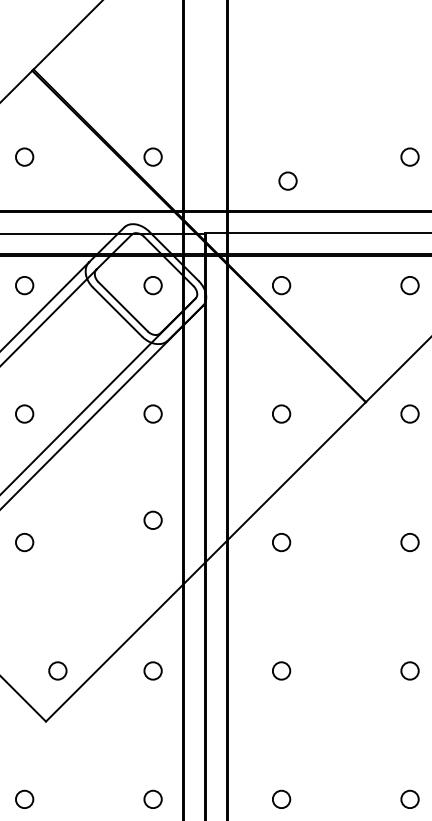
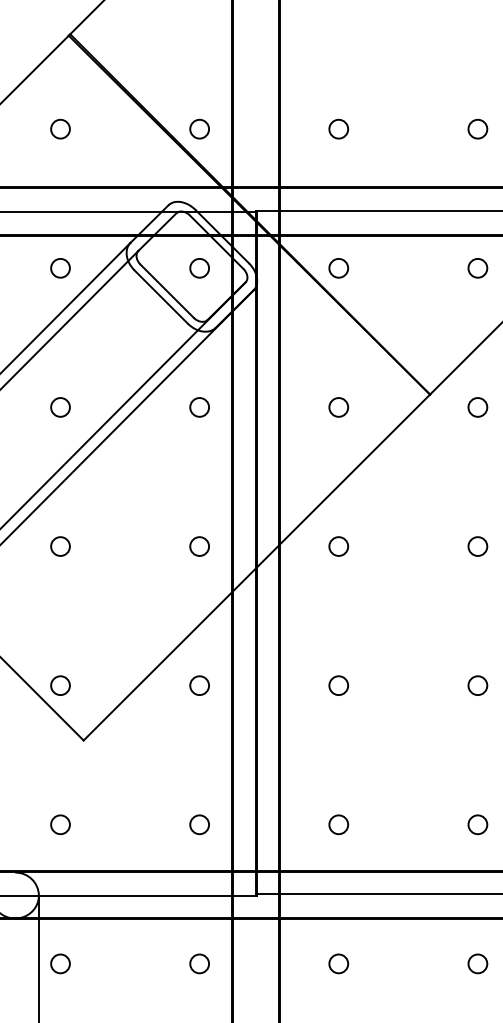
circle: (287, 180) -> (338, 128), moved
circle: (152, 520) -> (199, 546), moved
circle: (57, 670) -> (60, 685), moved

